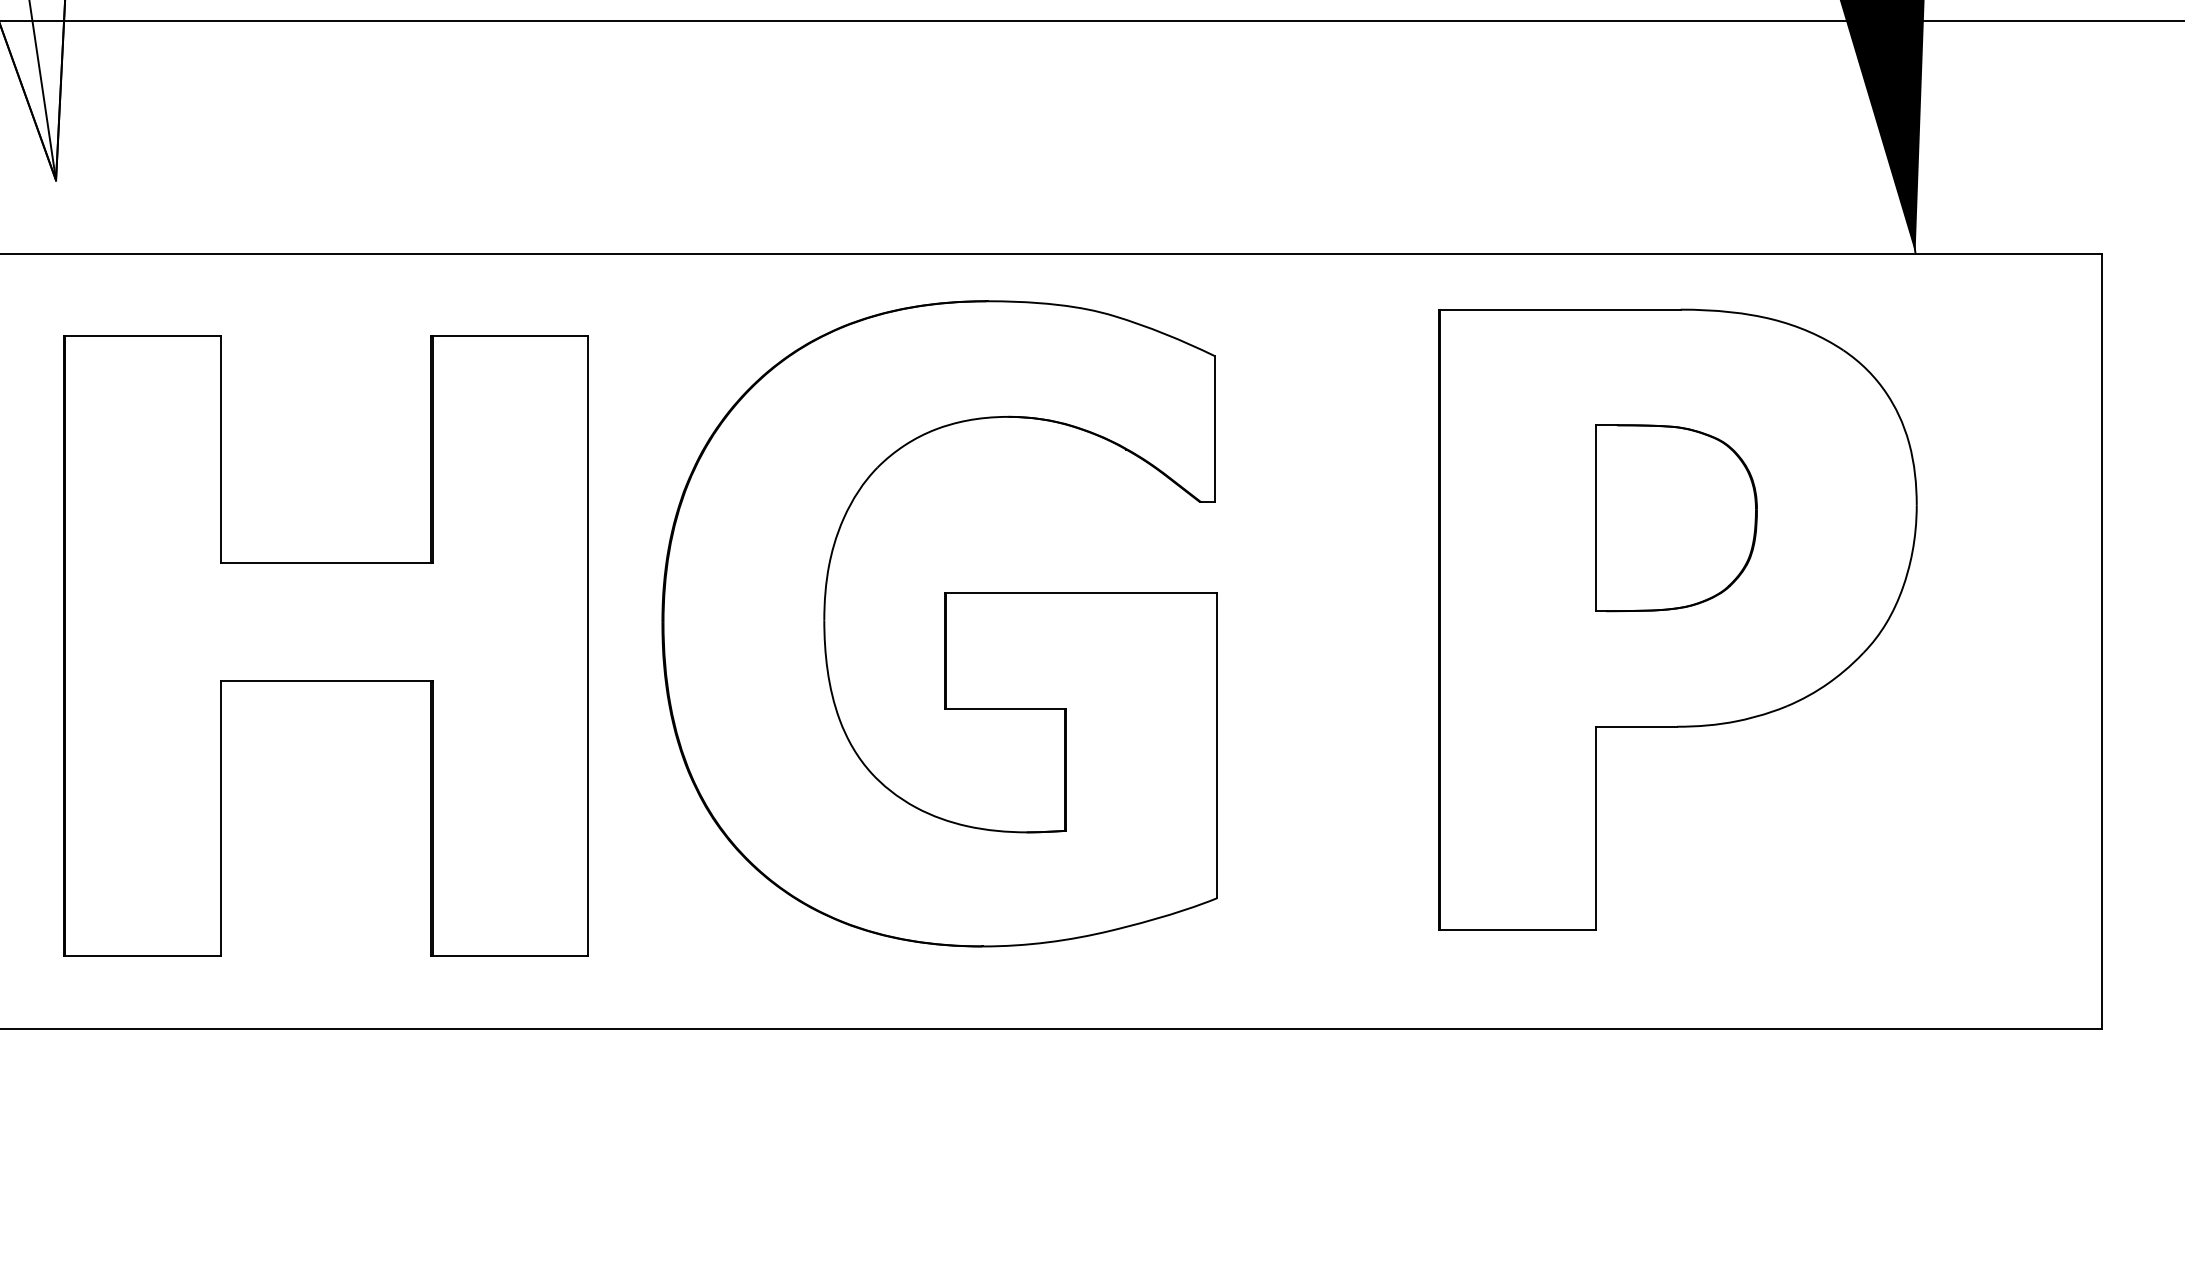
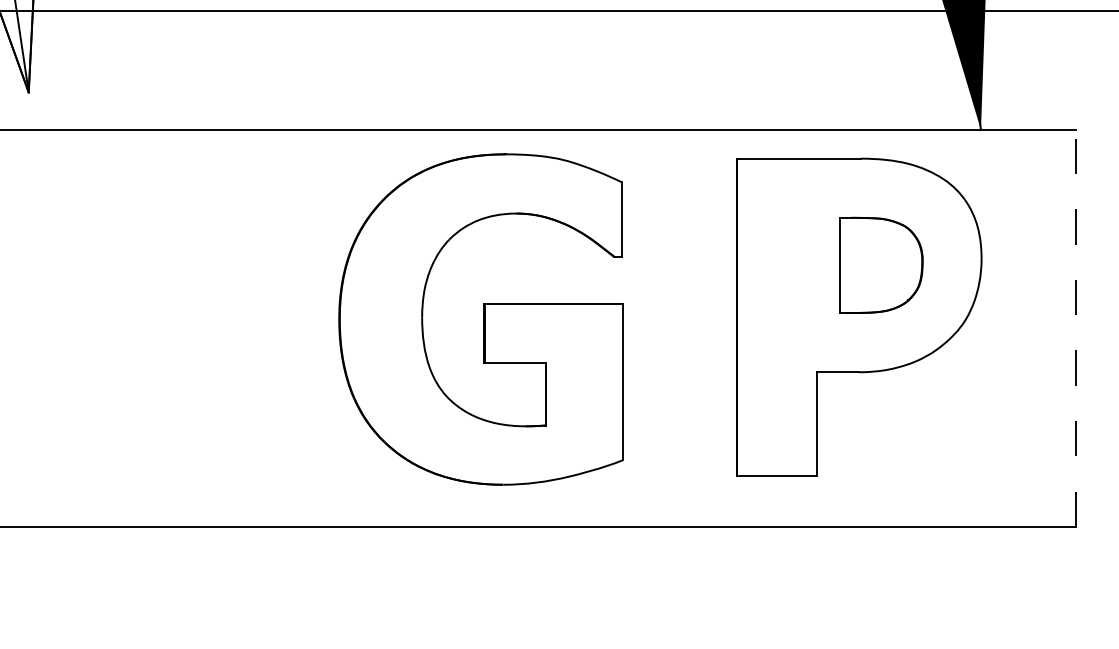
part: (1676, 516) -> (881, 264), moved
line: (2102, 639) -> (1076, 327), solid -> dashed
part: (325, 645) -> (166, 330), removed

